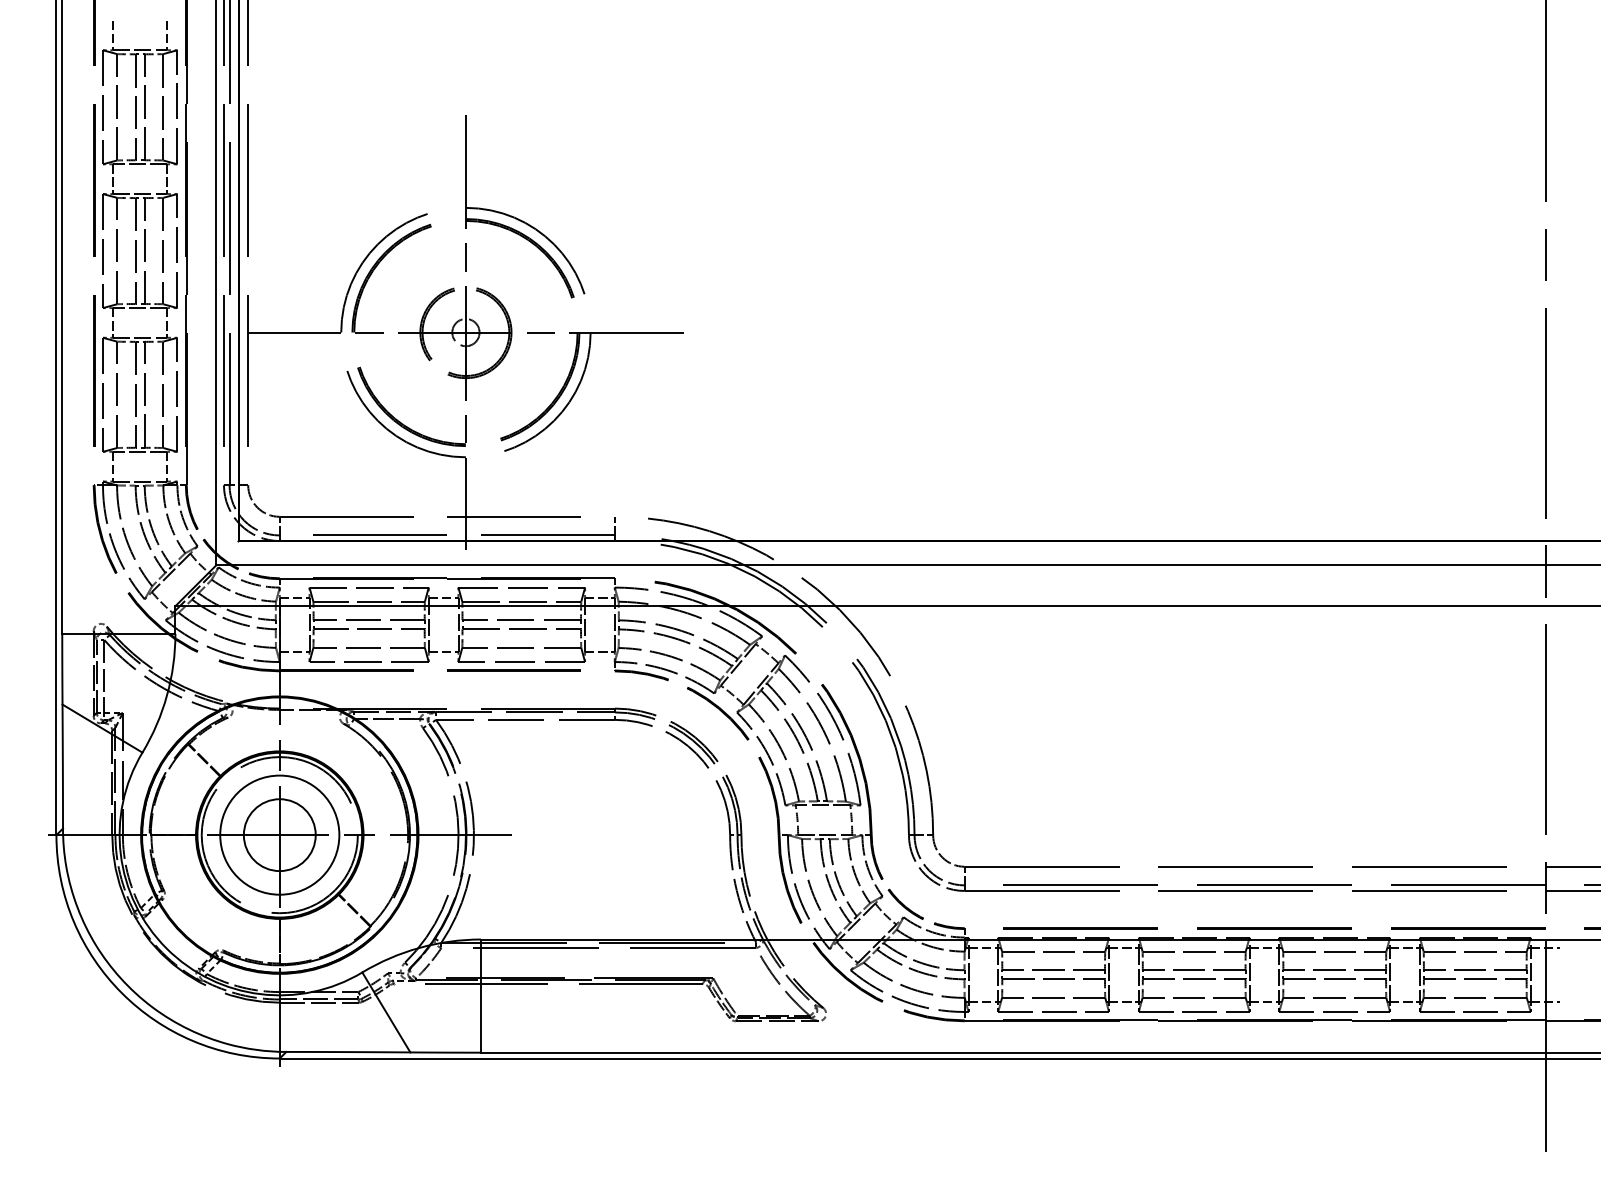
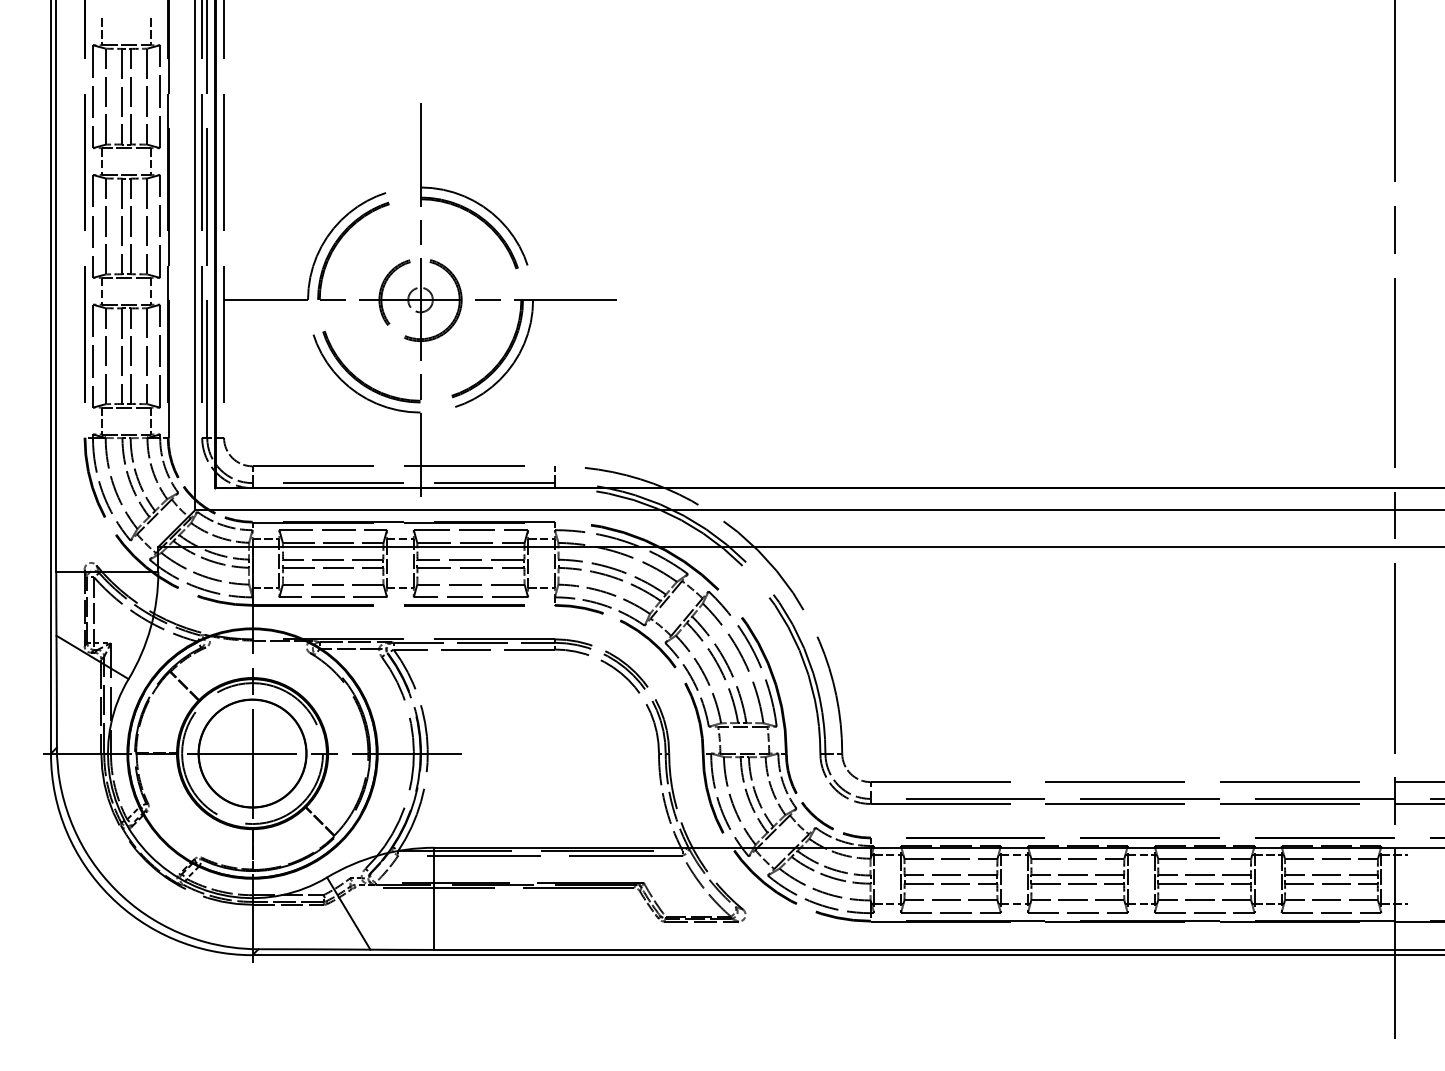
circle: (279, 835) -> (252, 753), size x1.67

